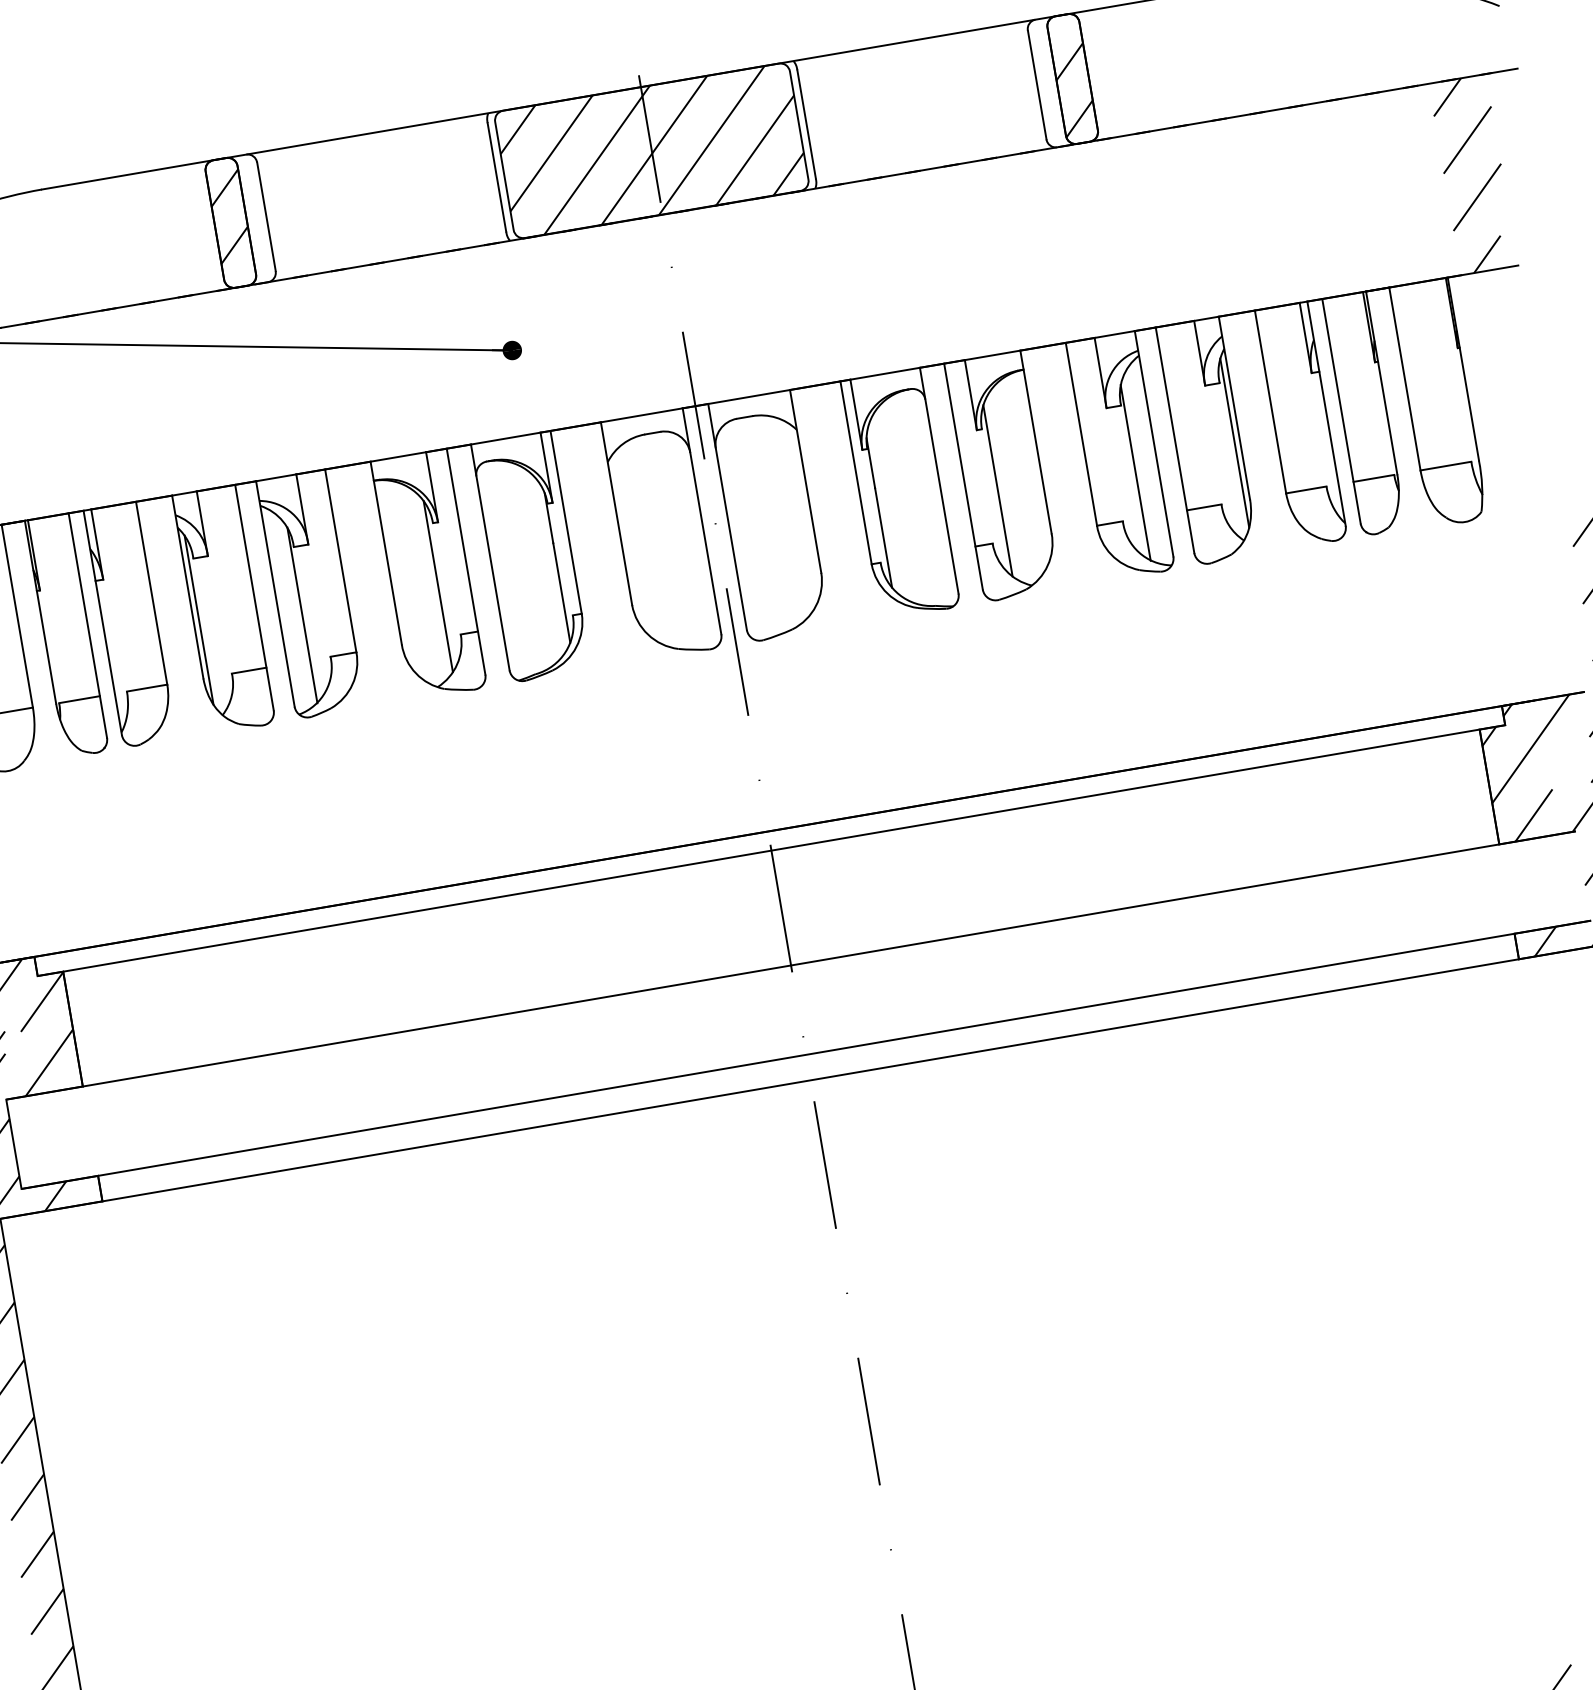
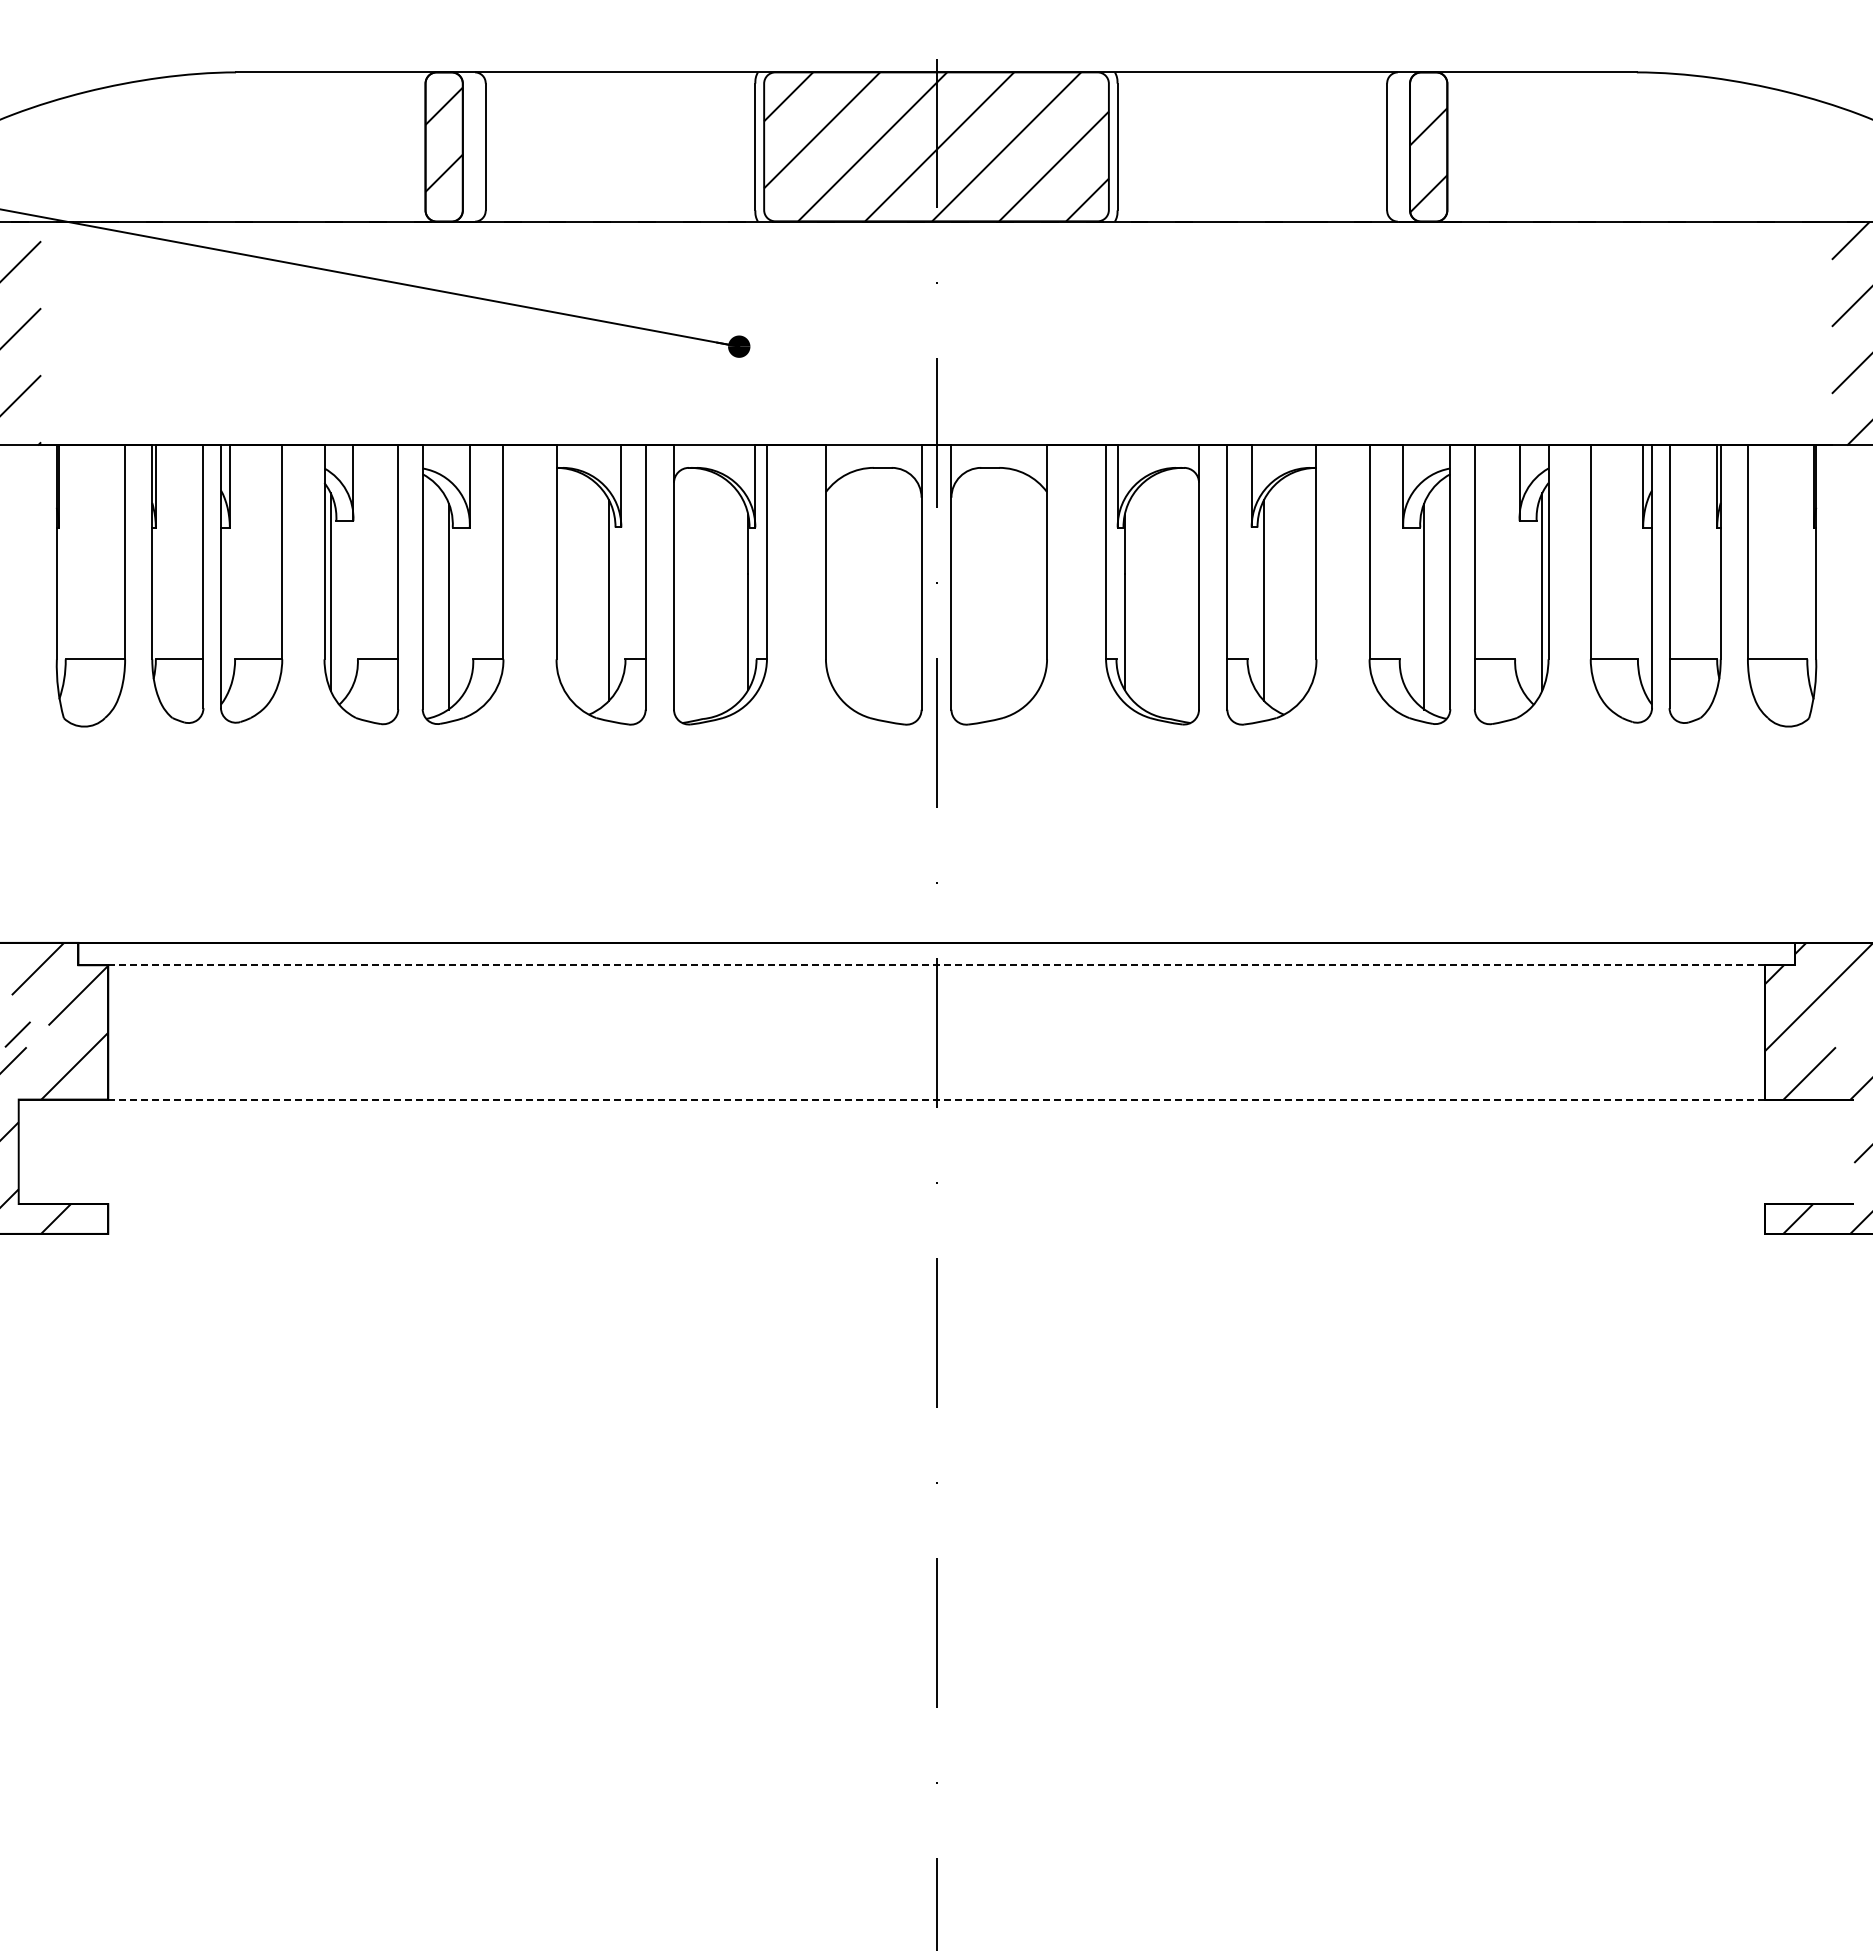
line: (772, 850) -> (937, 965), solid -> dashed
line: (791, 965) -> (937, 1099), solid -> dashed
line: (806, 1055) -> (936, 1204), removed
line: (810, 1080) -> (936, 1233), removed

